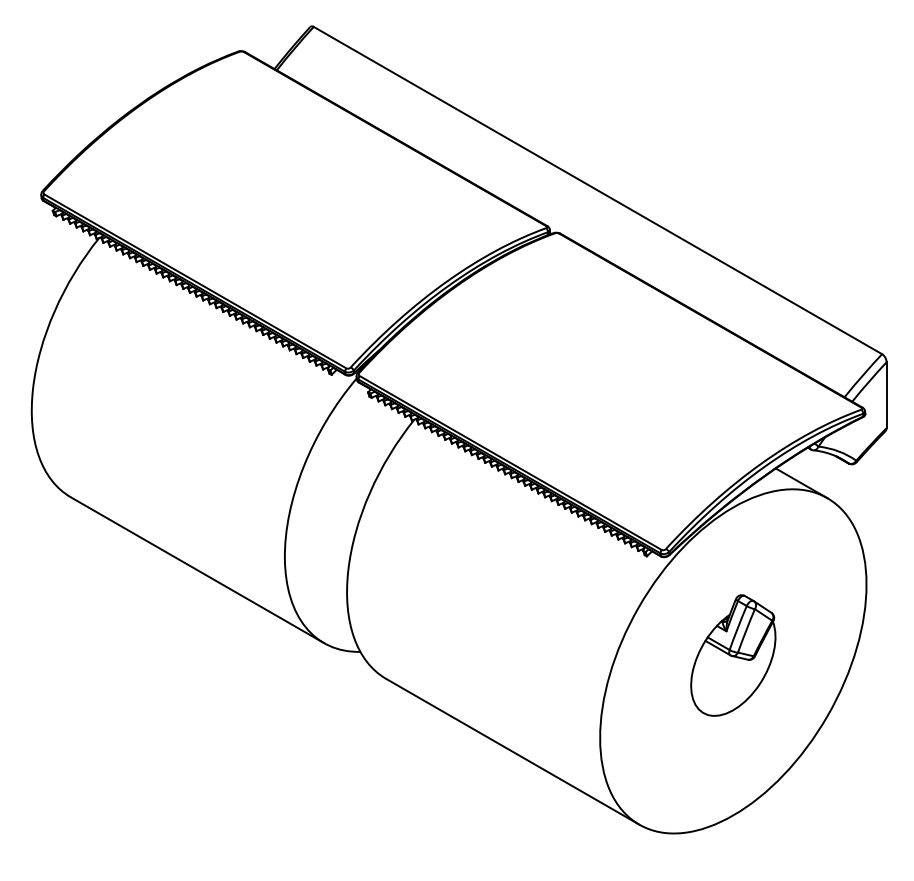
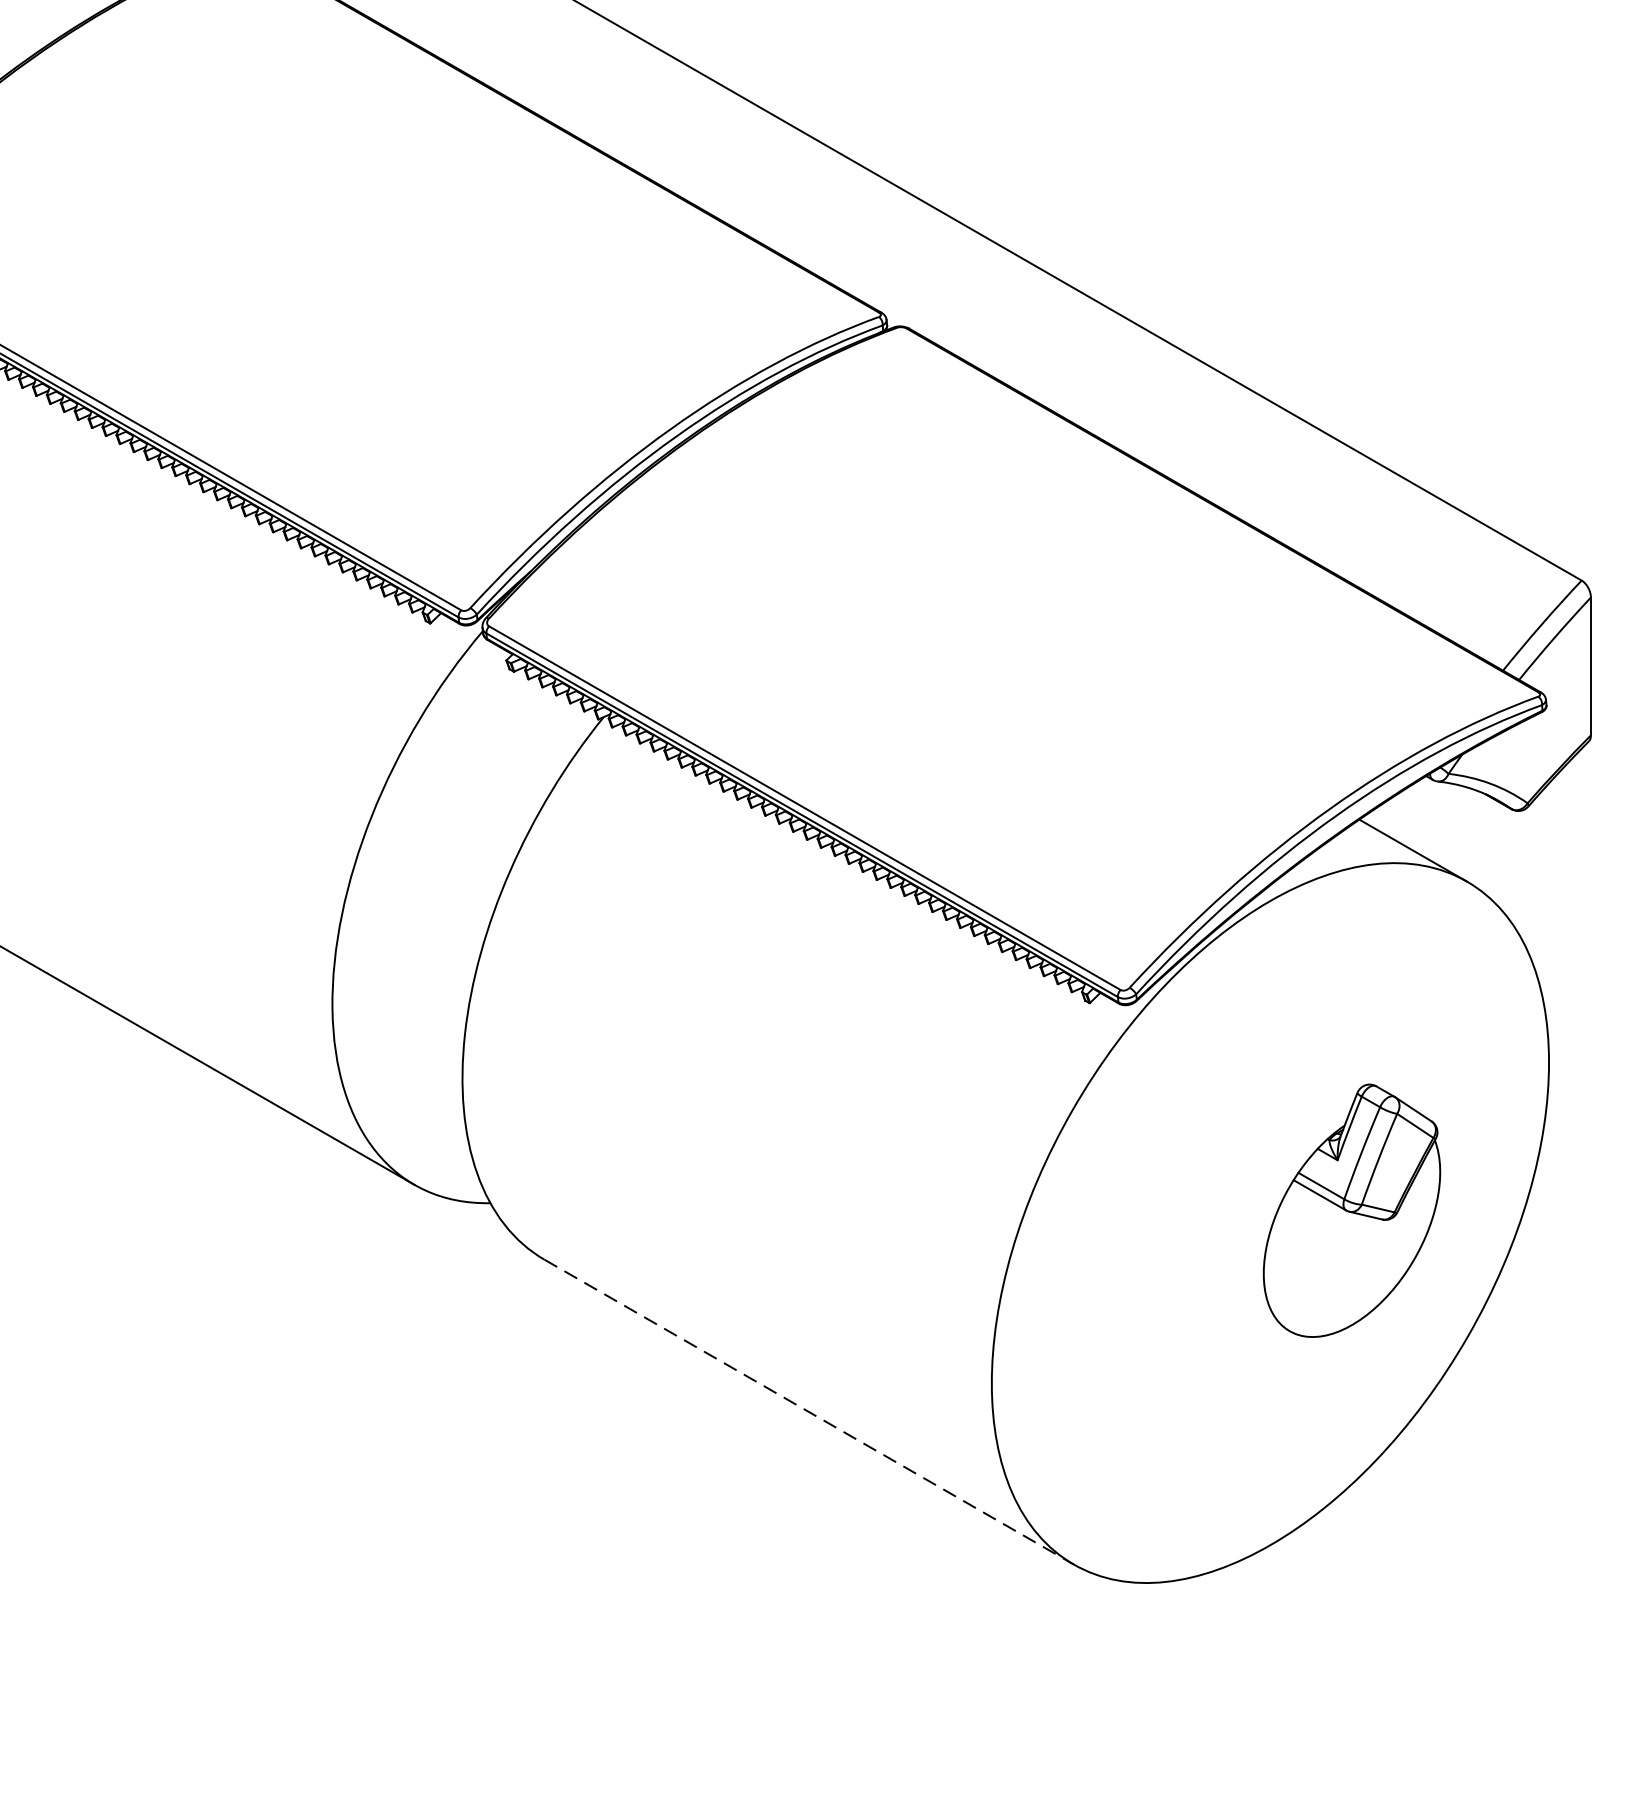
part: (733, 655) -> (1352, 1210), moved
line: (513, 752) -> (810, 1413), solid -> dashed

